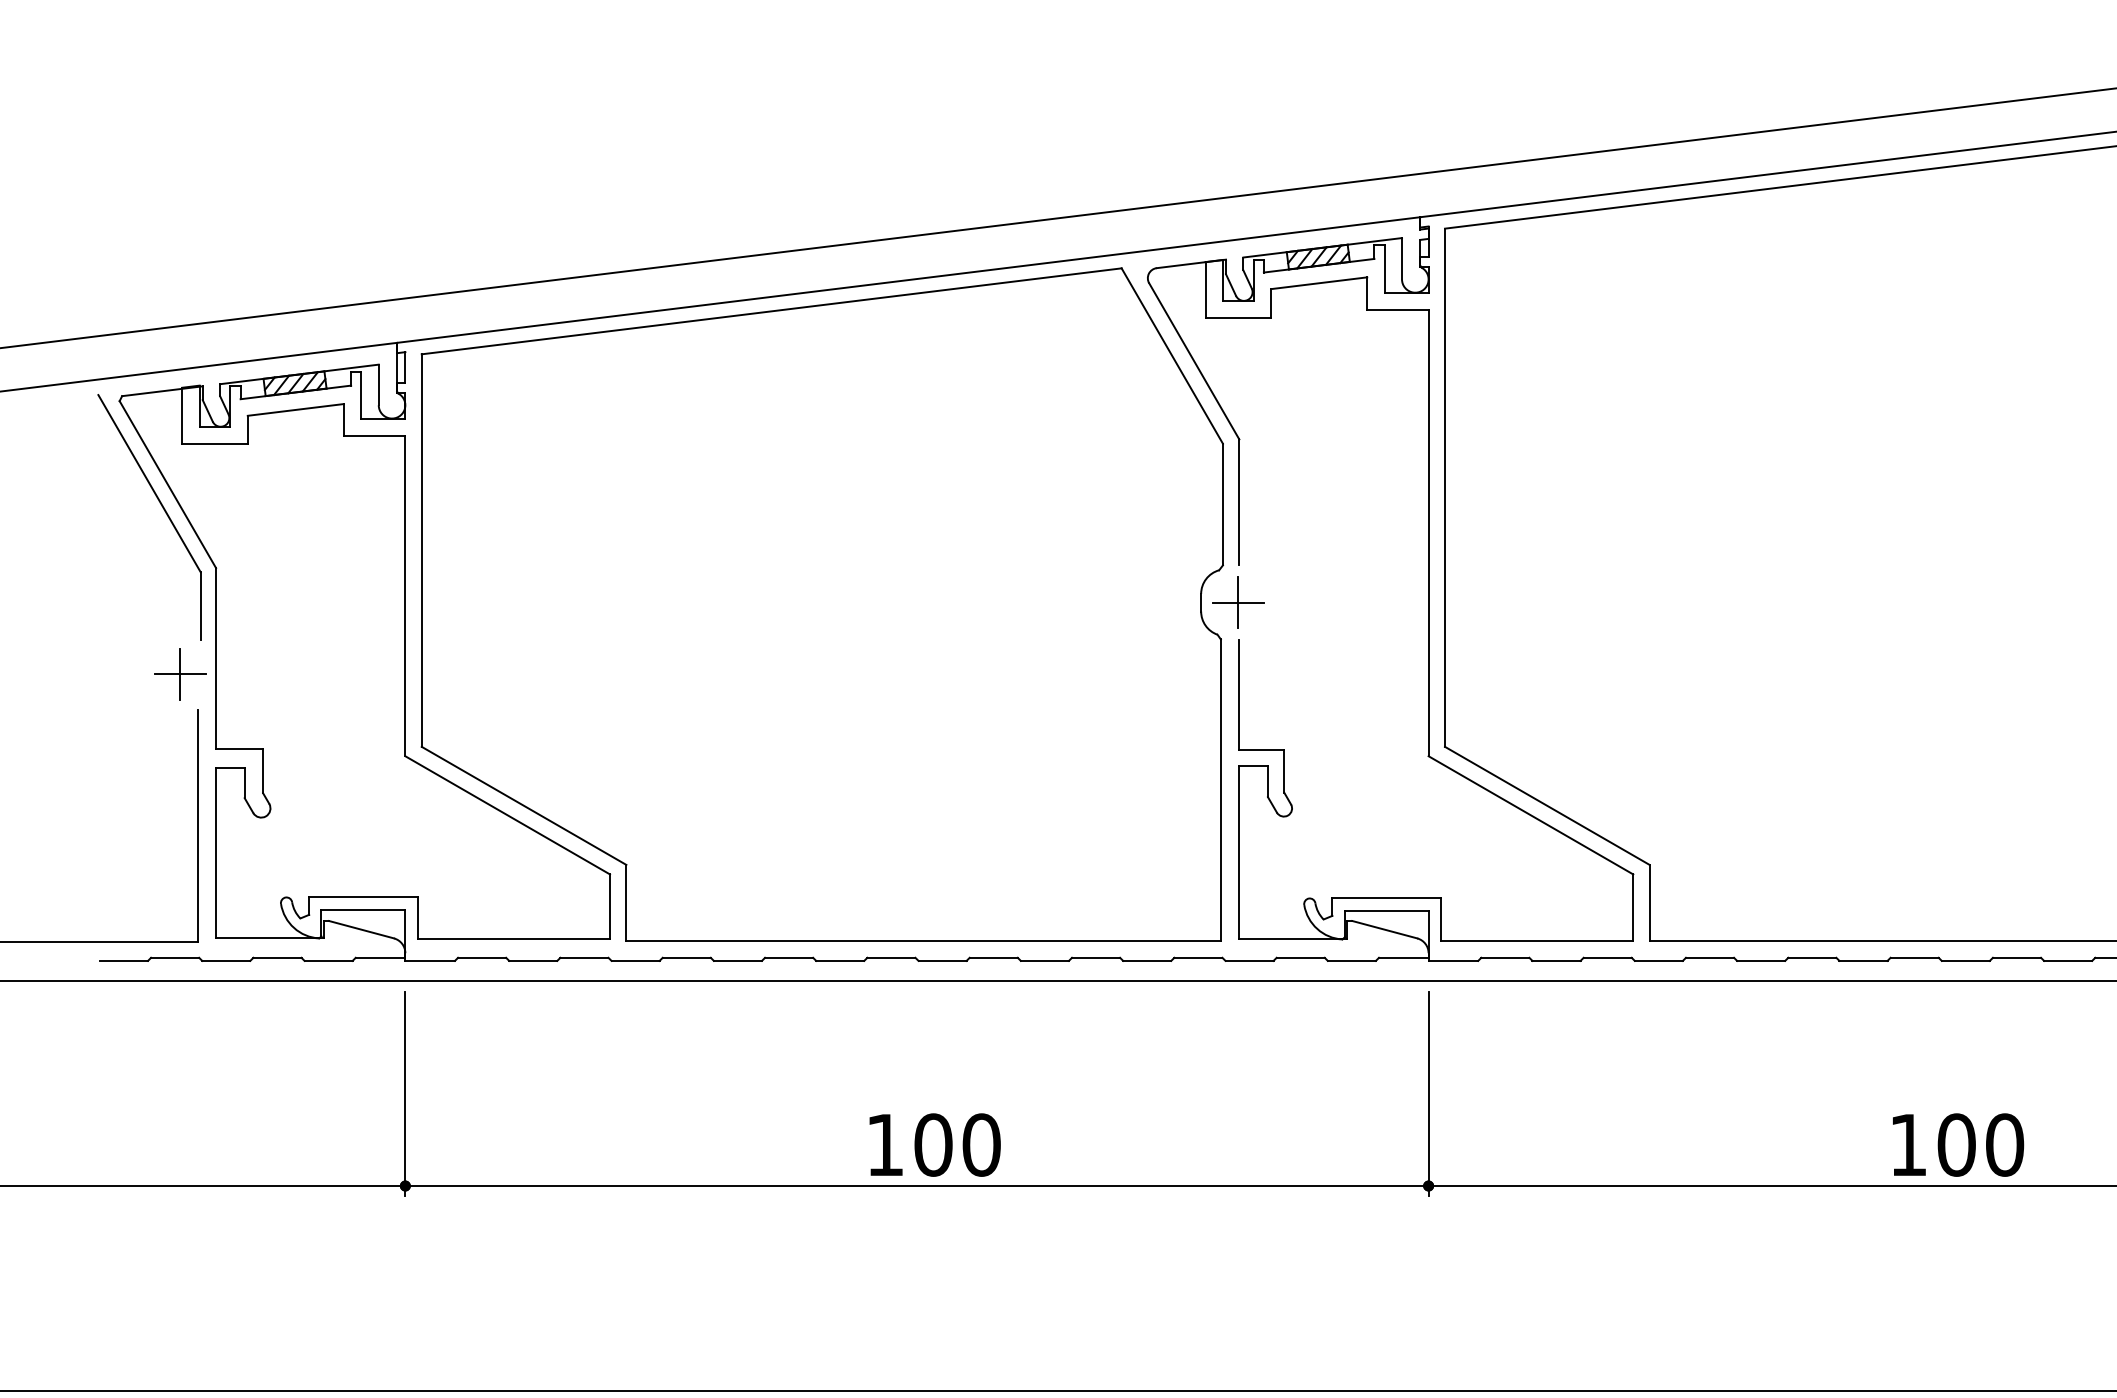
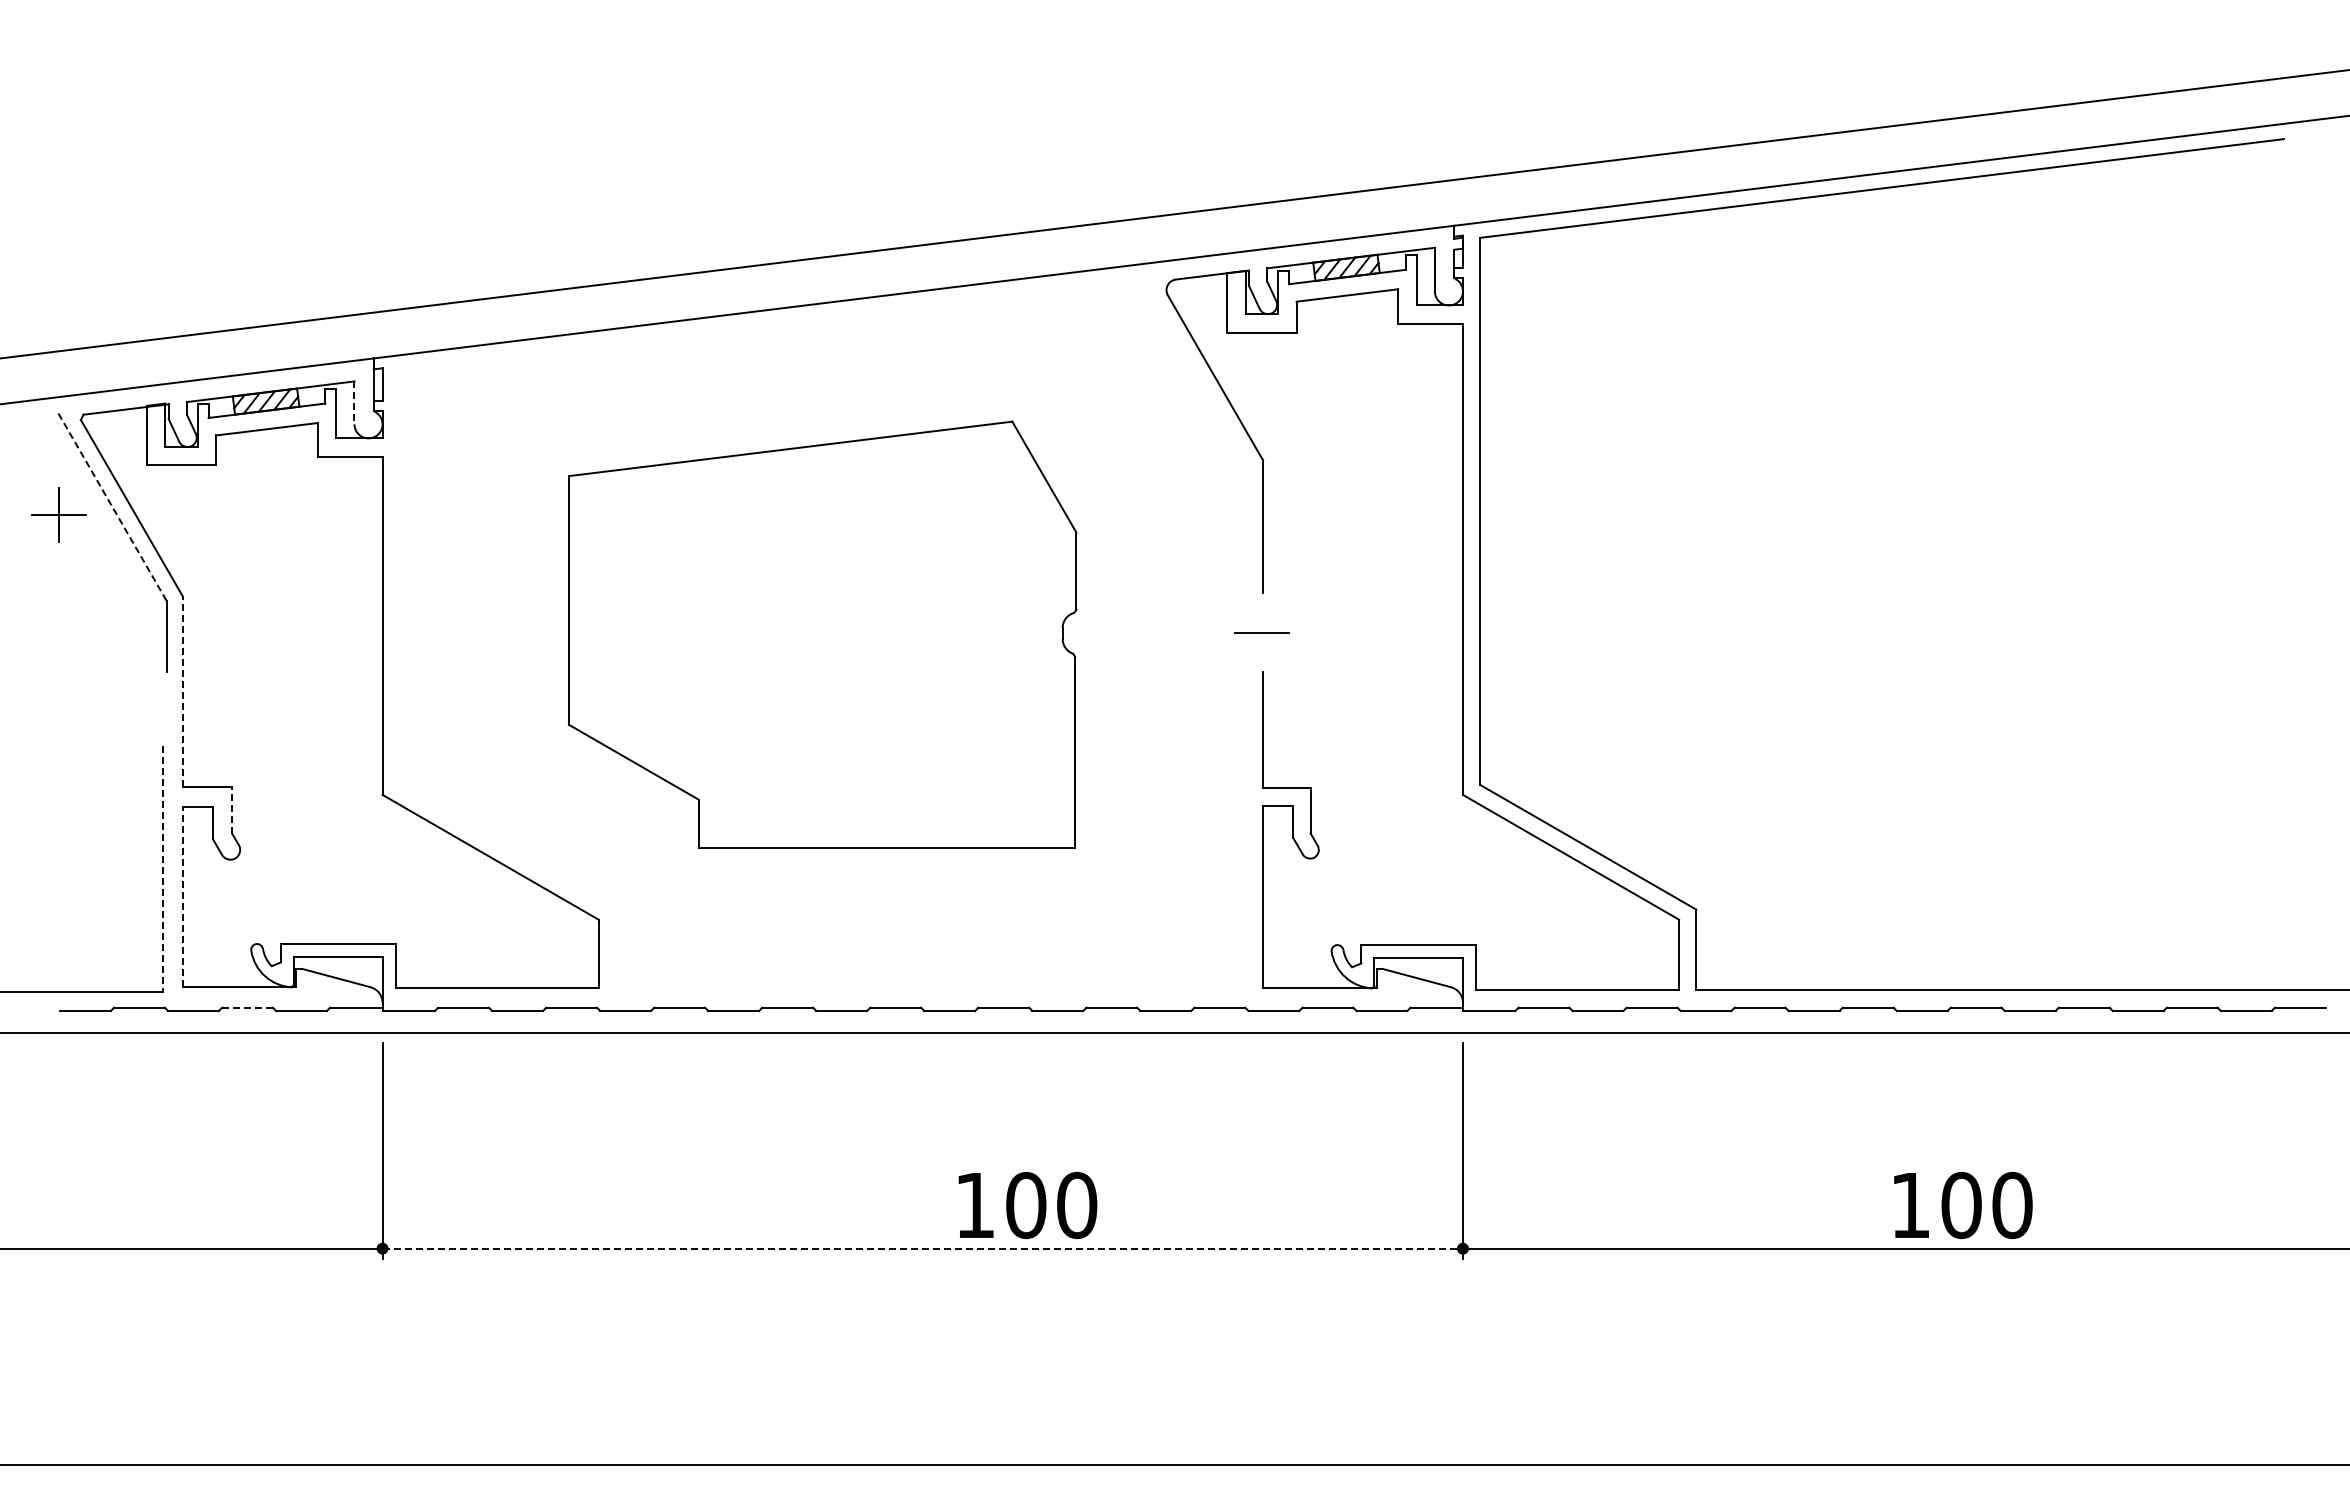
line: (378, 385) -> (354, 403), solid -> dashed
line: (149, 484) -> (112, 507), solid -> dashed
line: (1238, 602) -> (1262, 632), removed
part: (822, 604) -> (822, 634), size x0.6
line: (215, 658) -> (182, 691), solid -> dashed
part: (179, 673) -> (58, 514), moved
line: (263, 771) -> (232, 810), solid -> dashed
line: (197, 825) -> (163, 868), solid -> dashed
line: (215, 852) -> (182, 896), solid -> dashed
line: (278, 957) -> (248, 1007), solid -> dashed
text: (934, 1145) -> (1027, 1205), moved
text: (1958, 1145) -> (1963, 1205), moved
line: (917, 1185) -> (923, 1248), solid -> dashed

